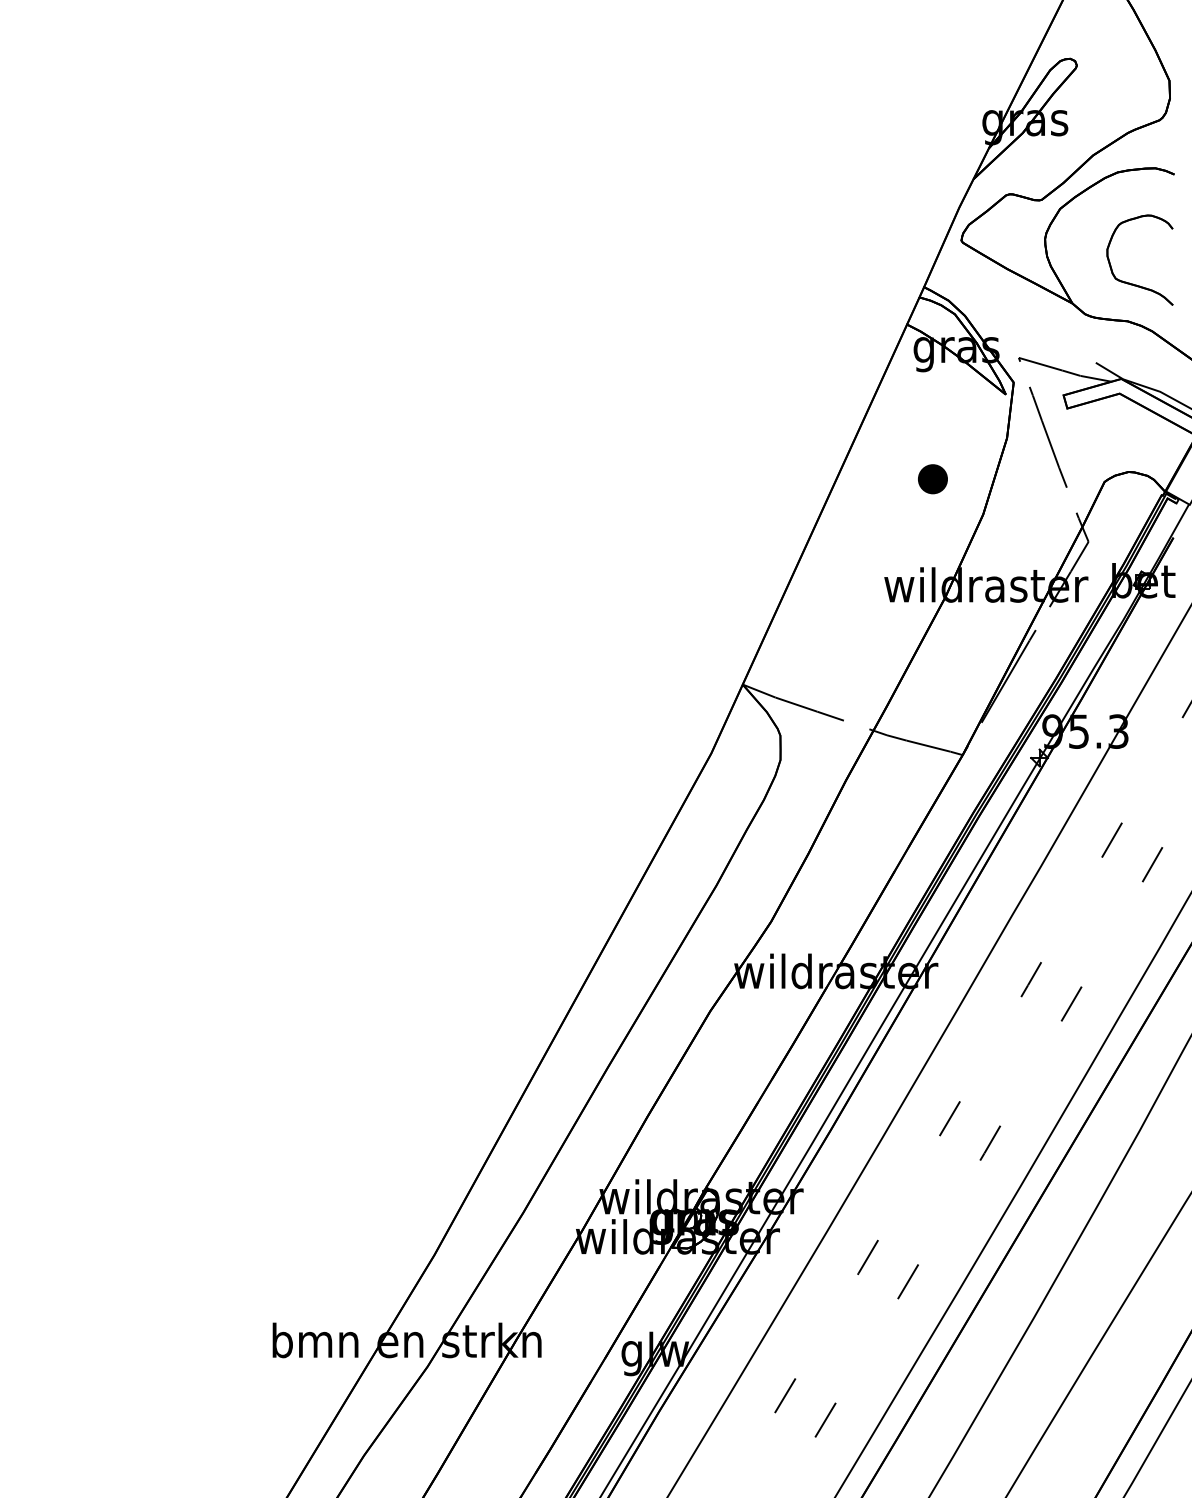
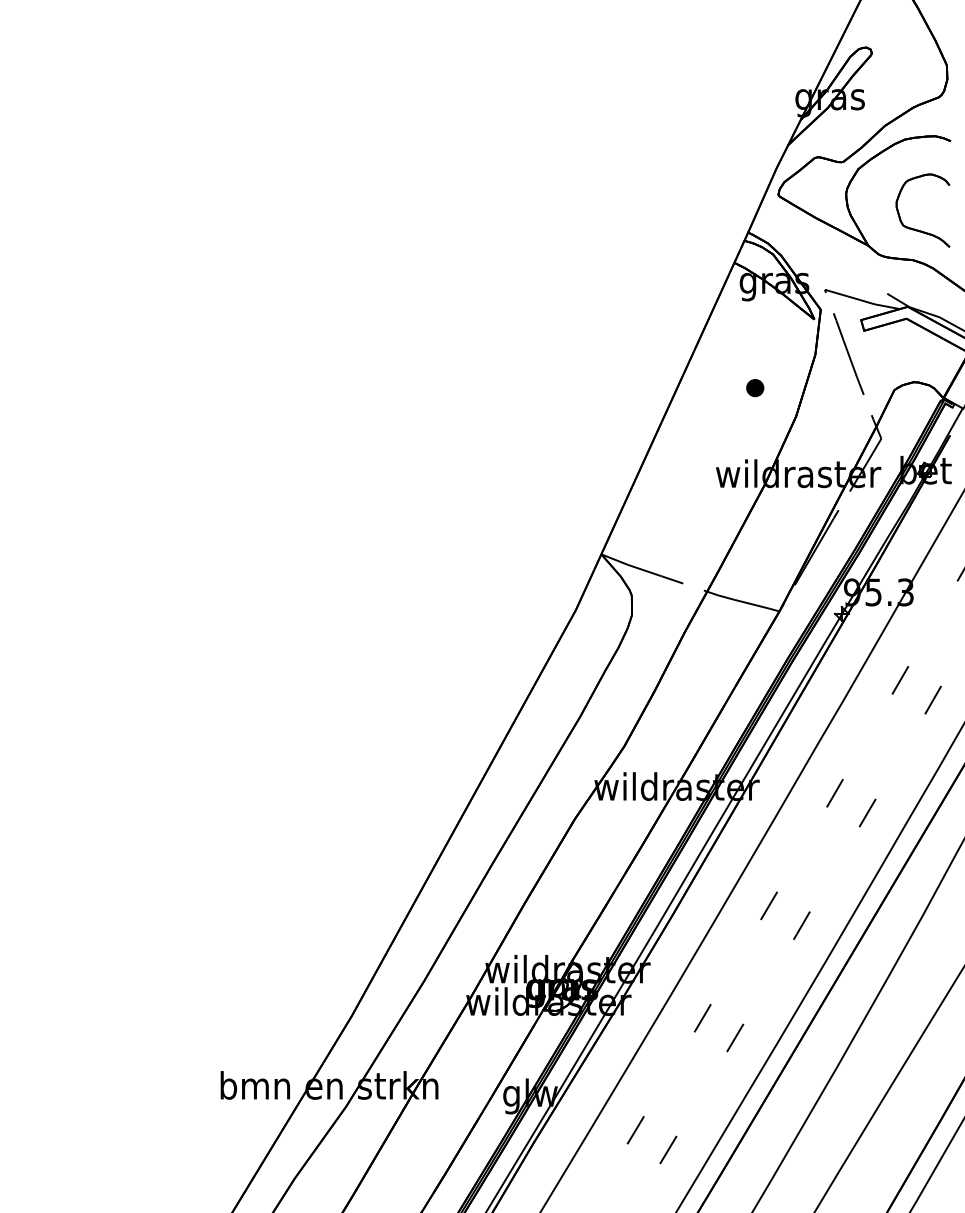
part: (932, 479) -> (754, 388), size x0.71

